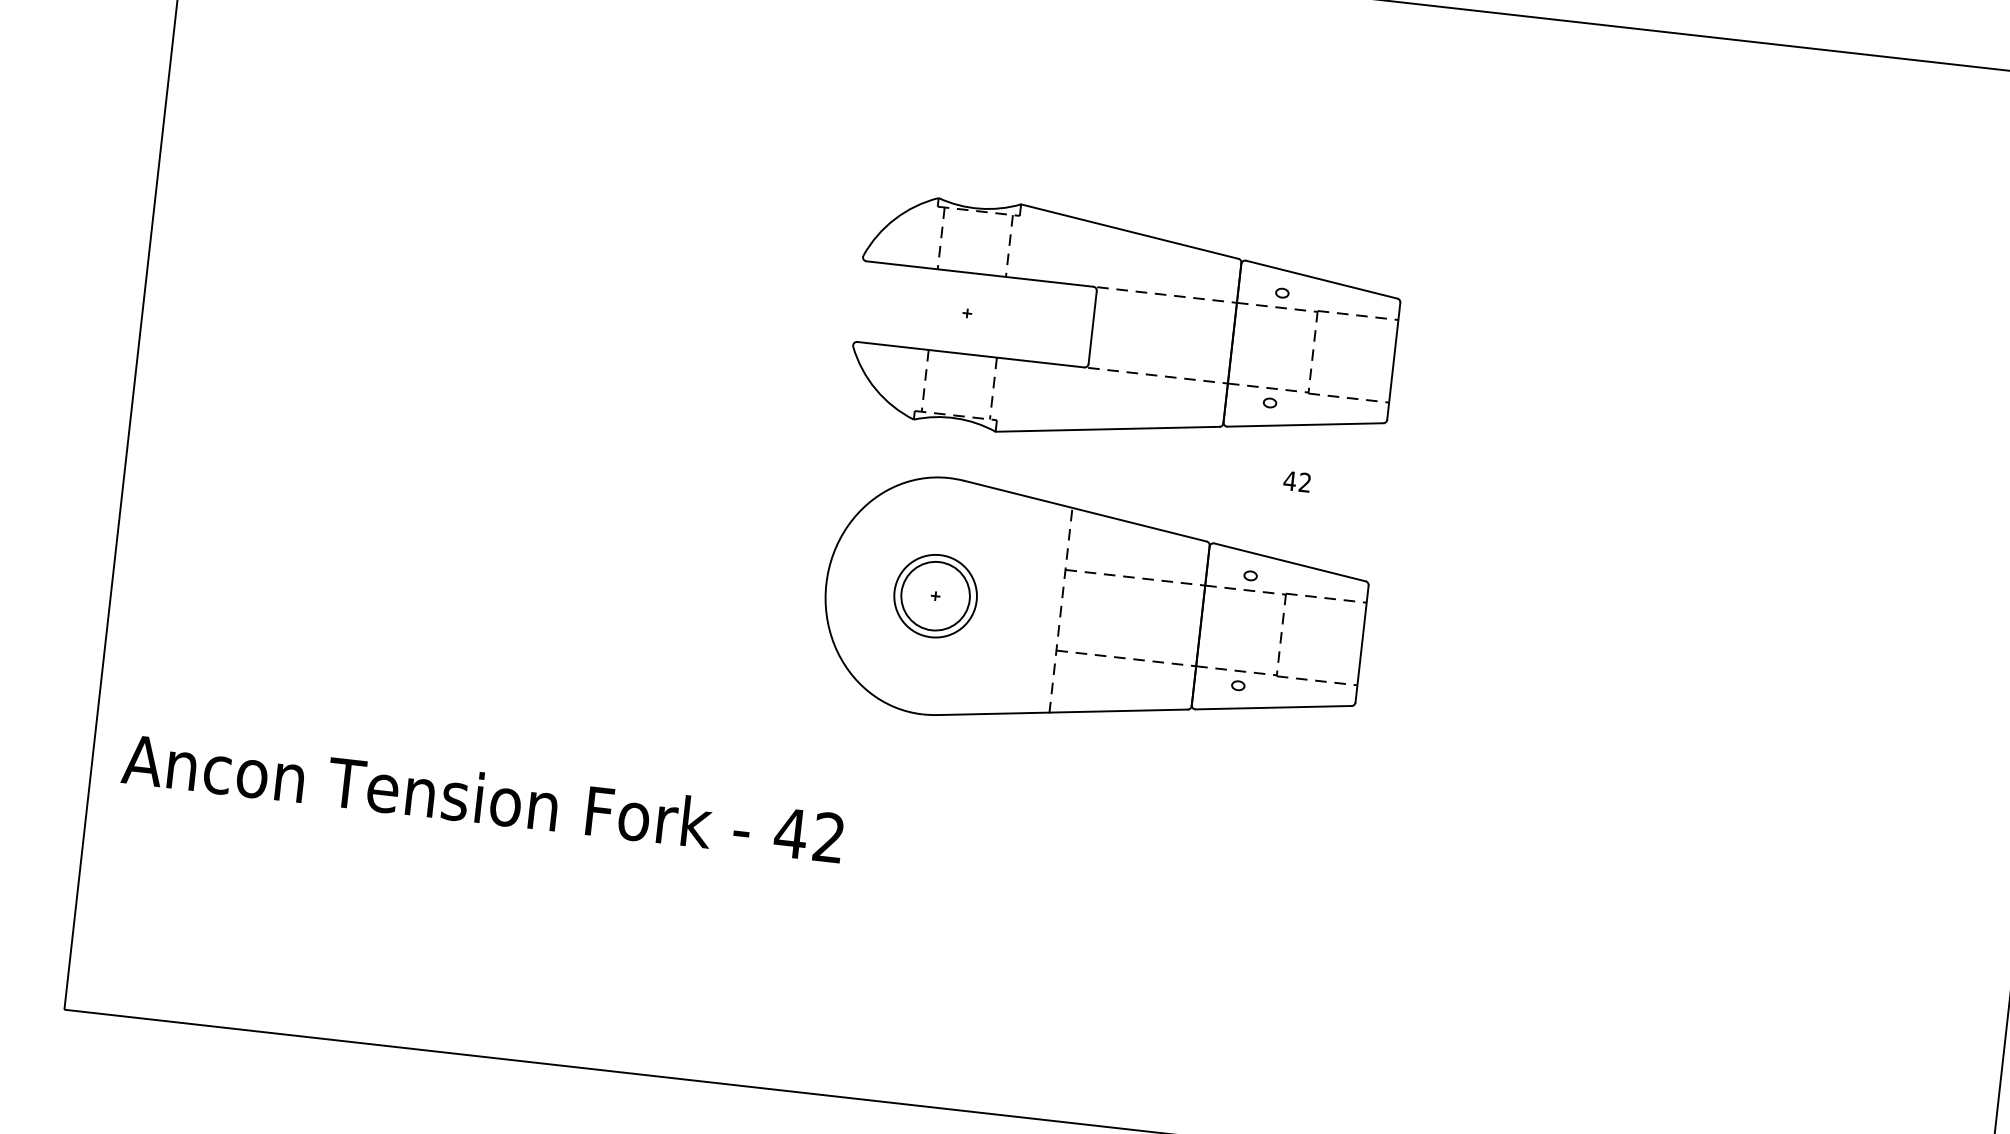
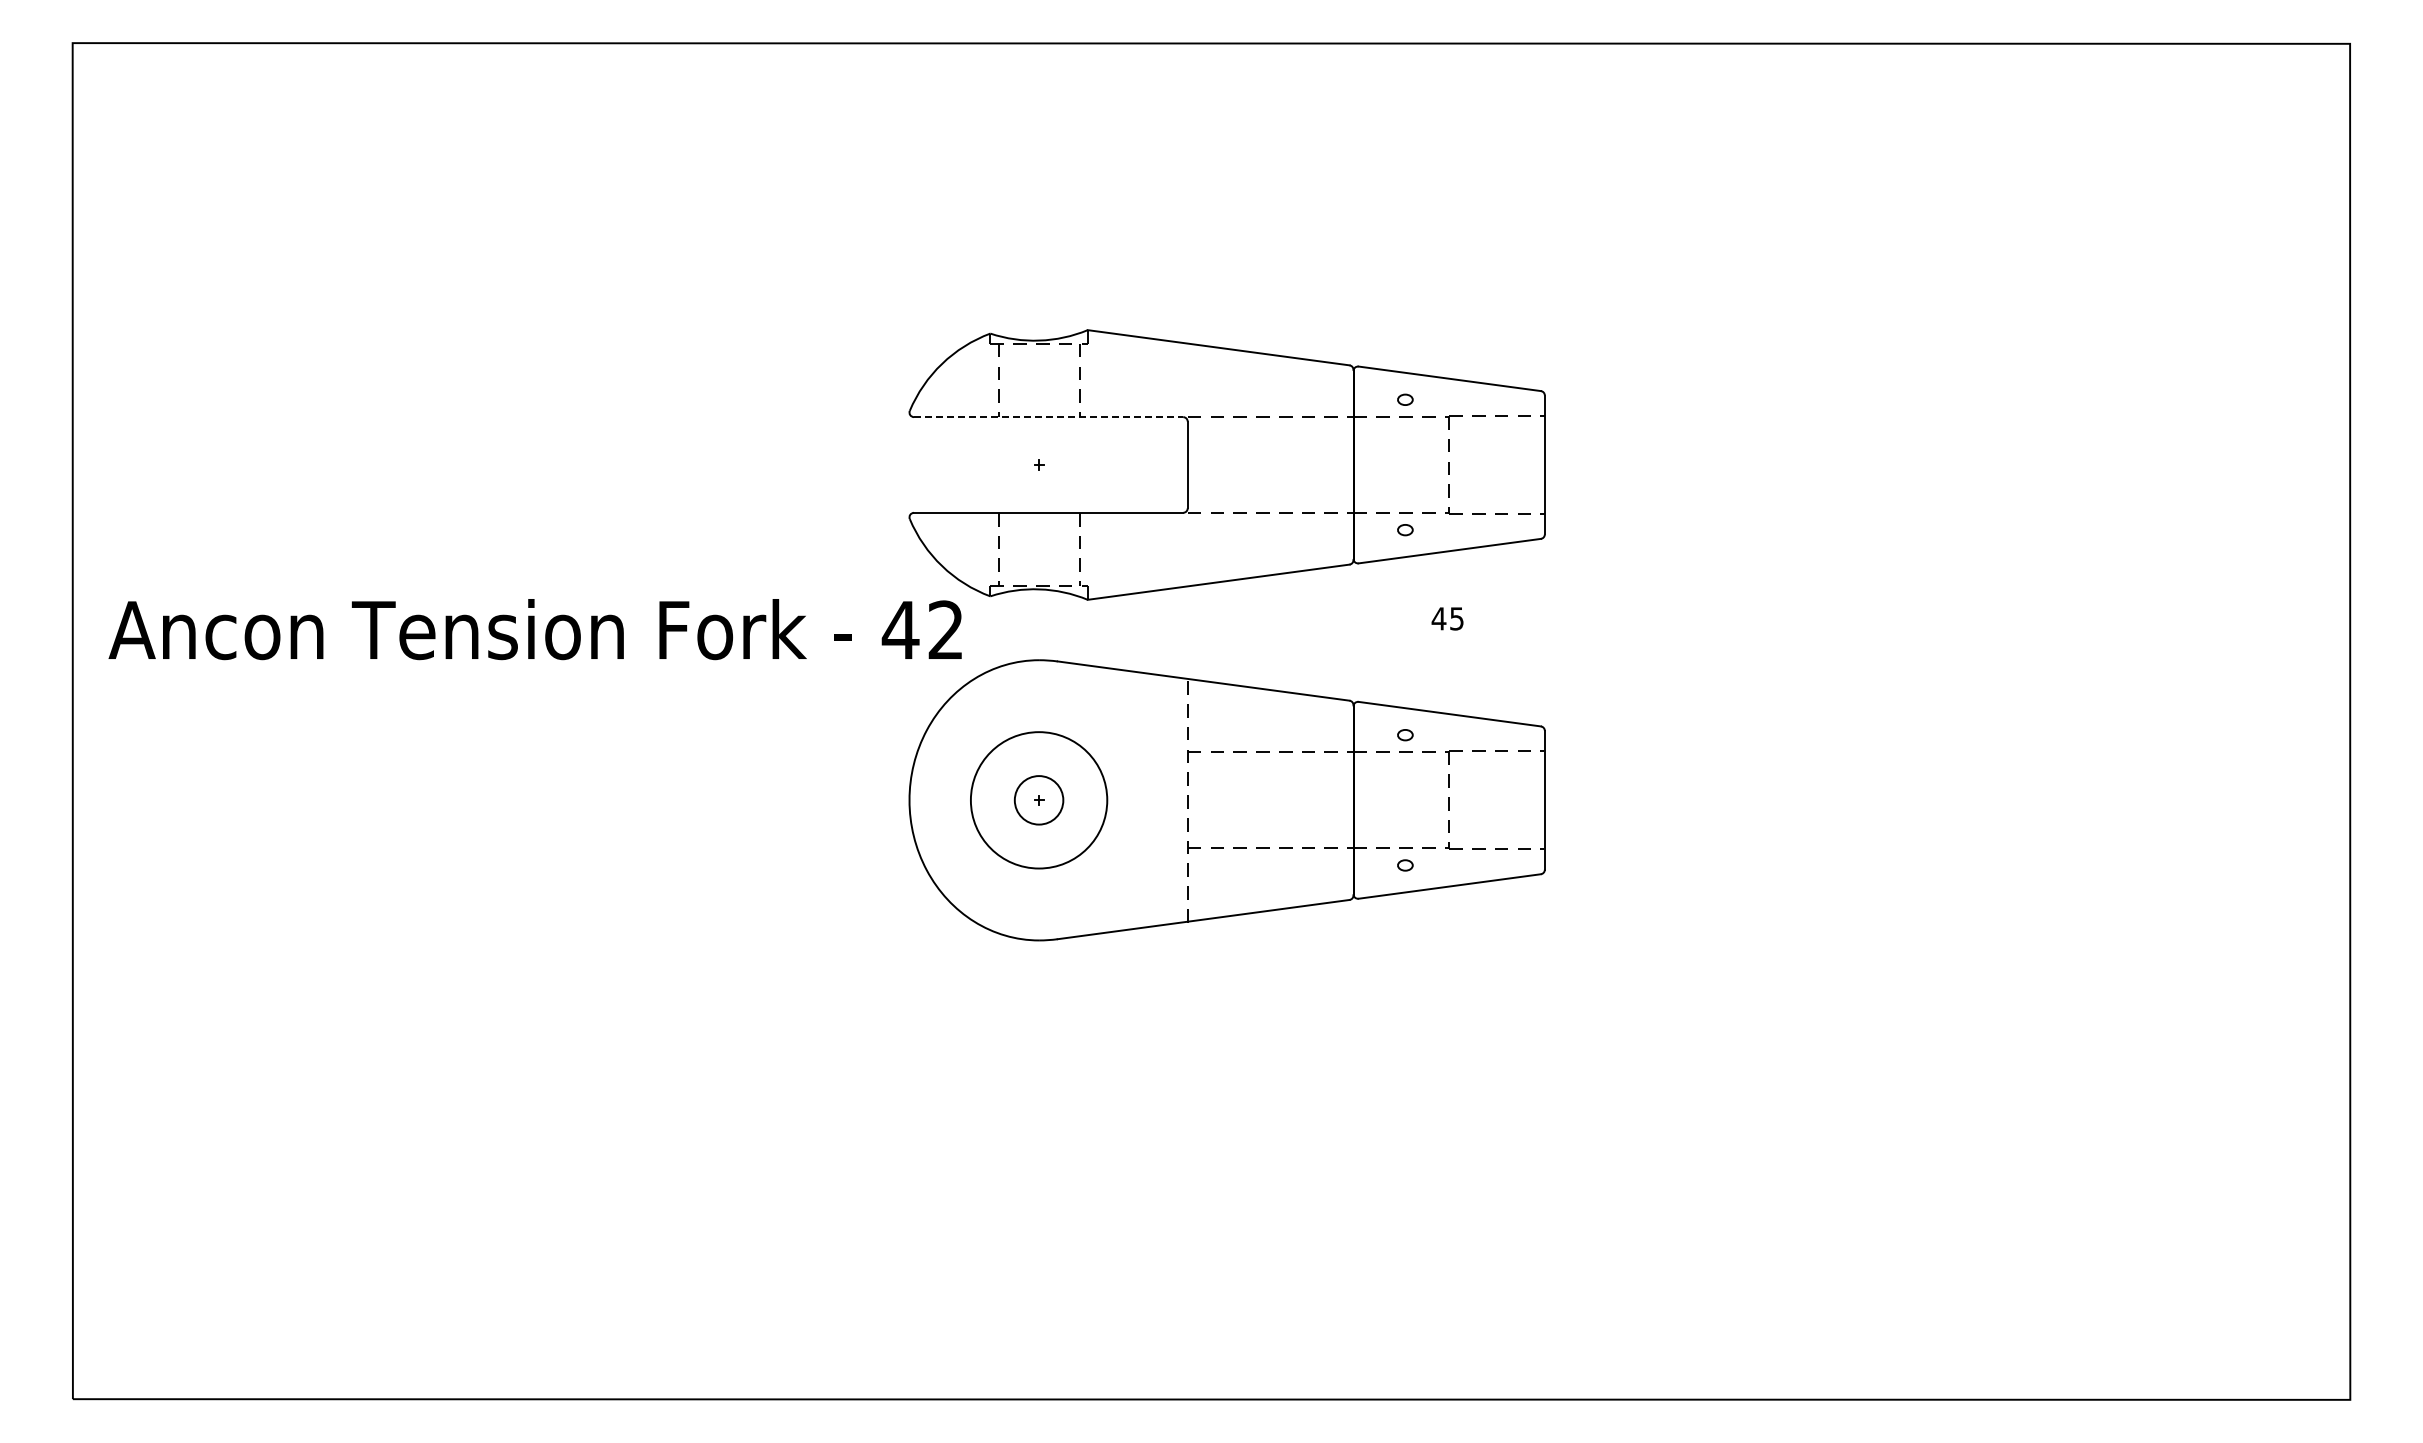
line: (979, 274) -> (1048, 417), solid -> dashed
text: (1304, 482) -> (1456, 618), 42 -> 45
circle: (935, 595) -> (1038, 799), size x0.6
circle: (935, 596) -> (1038, 800), size x1.4
text: (482, 798) -> (534, 629), moved

